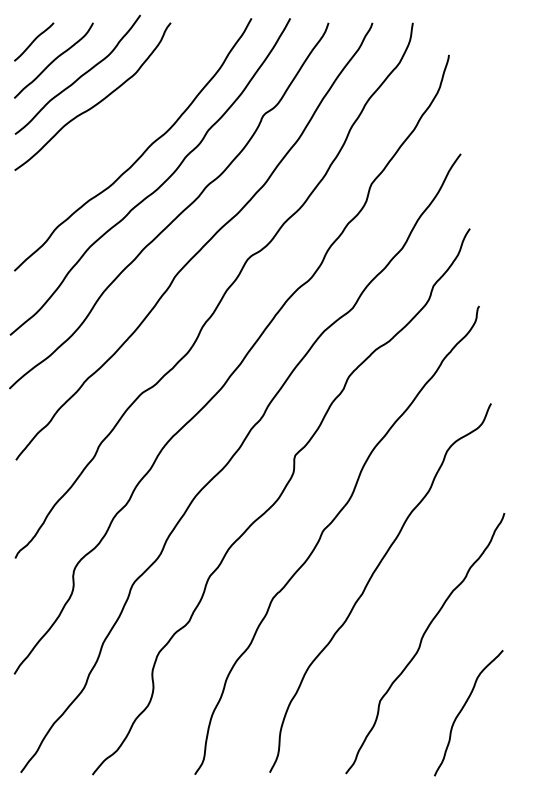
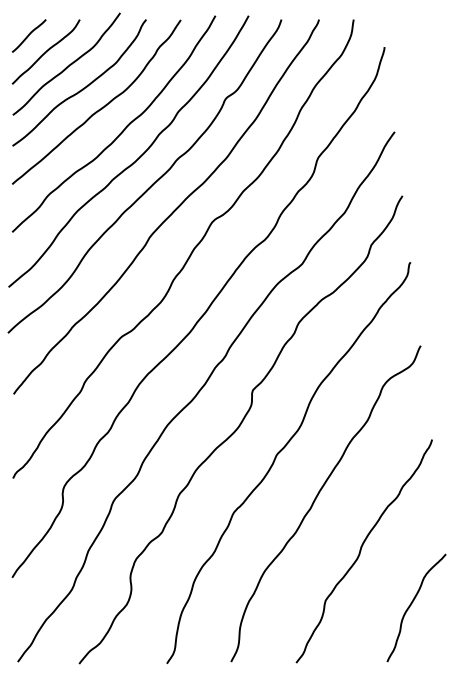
curve: (119, 124) -> (102, 106), added
curve: (462, 710) -> (411, 605), moved

